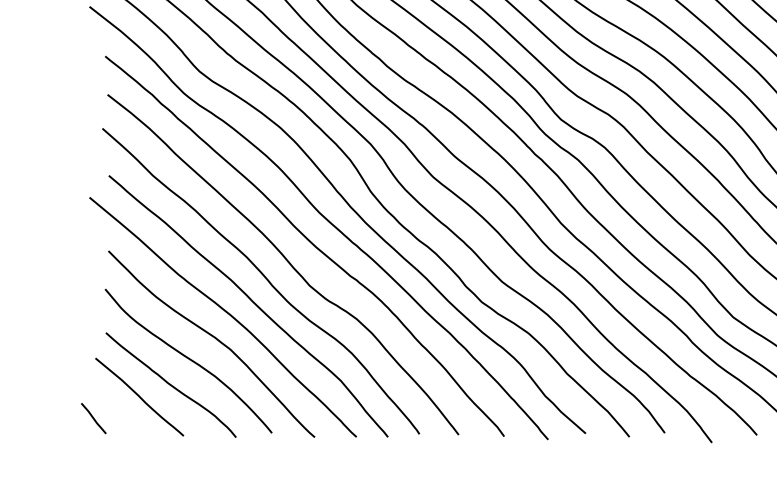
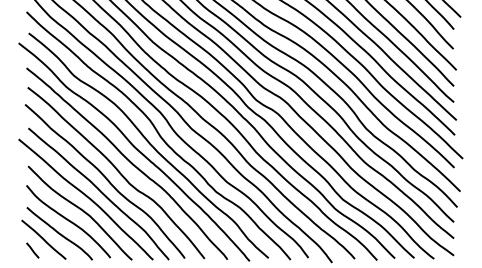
line: (93, 418) -> (32, 250), moved

